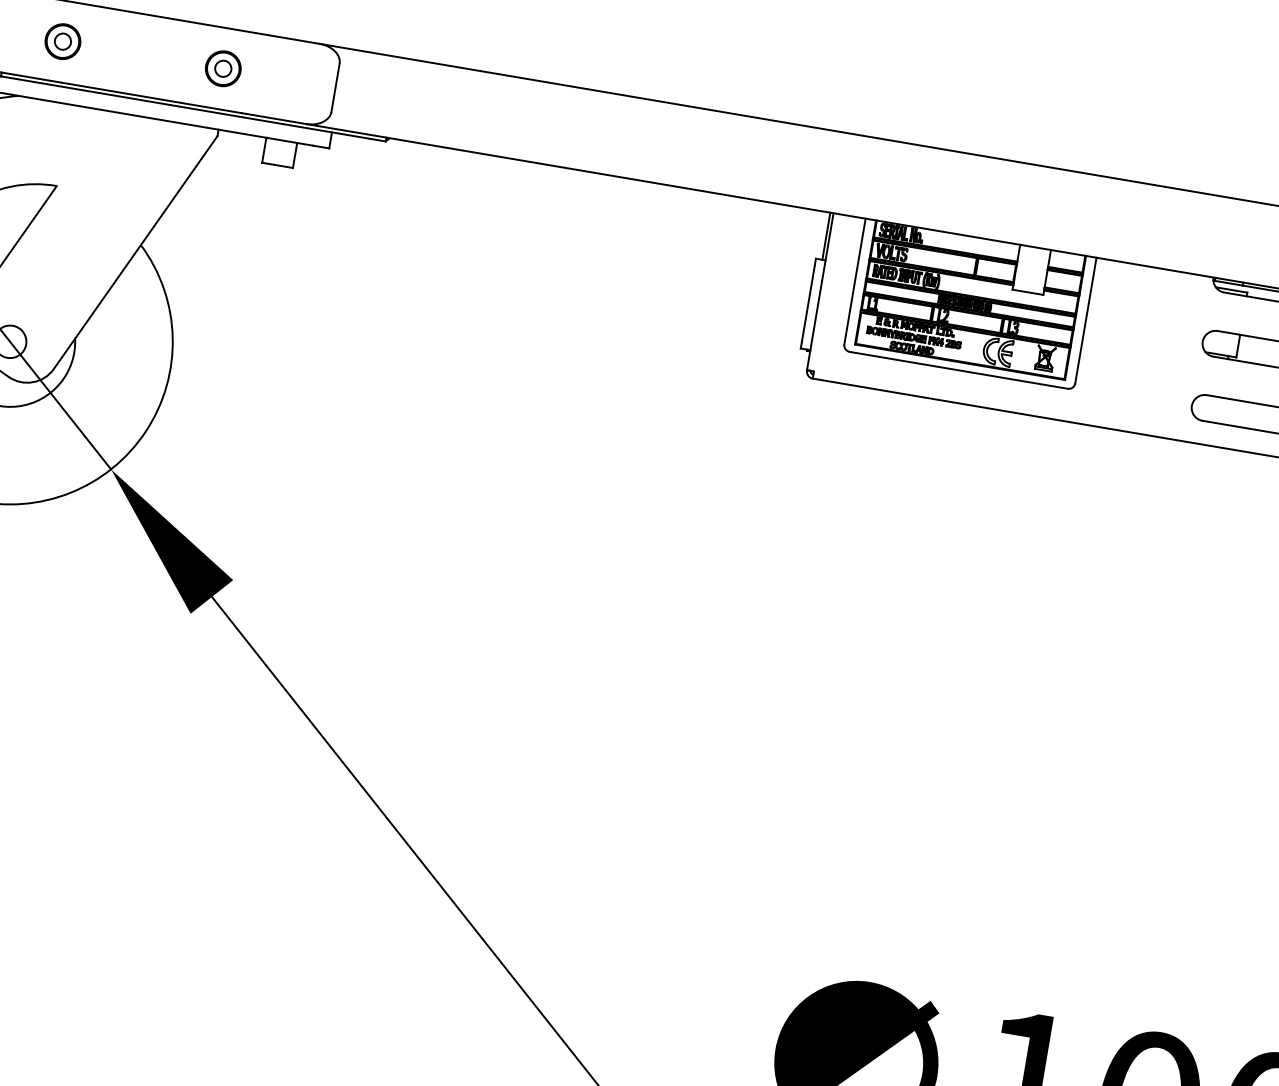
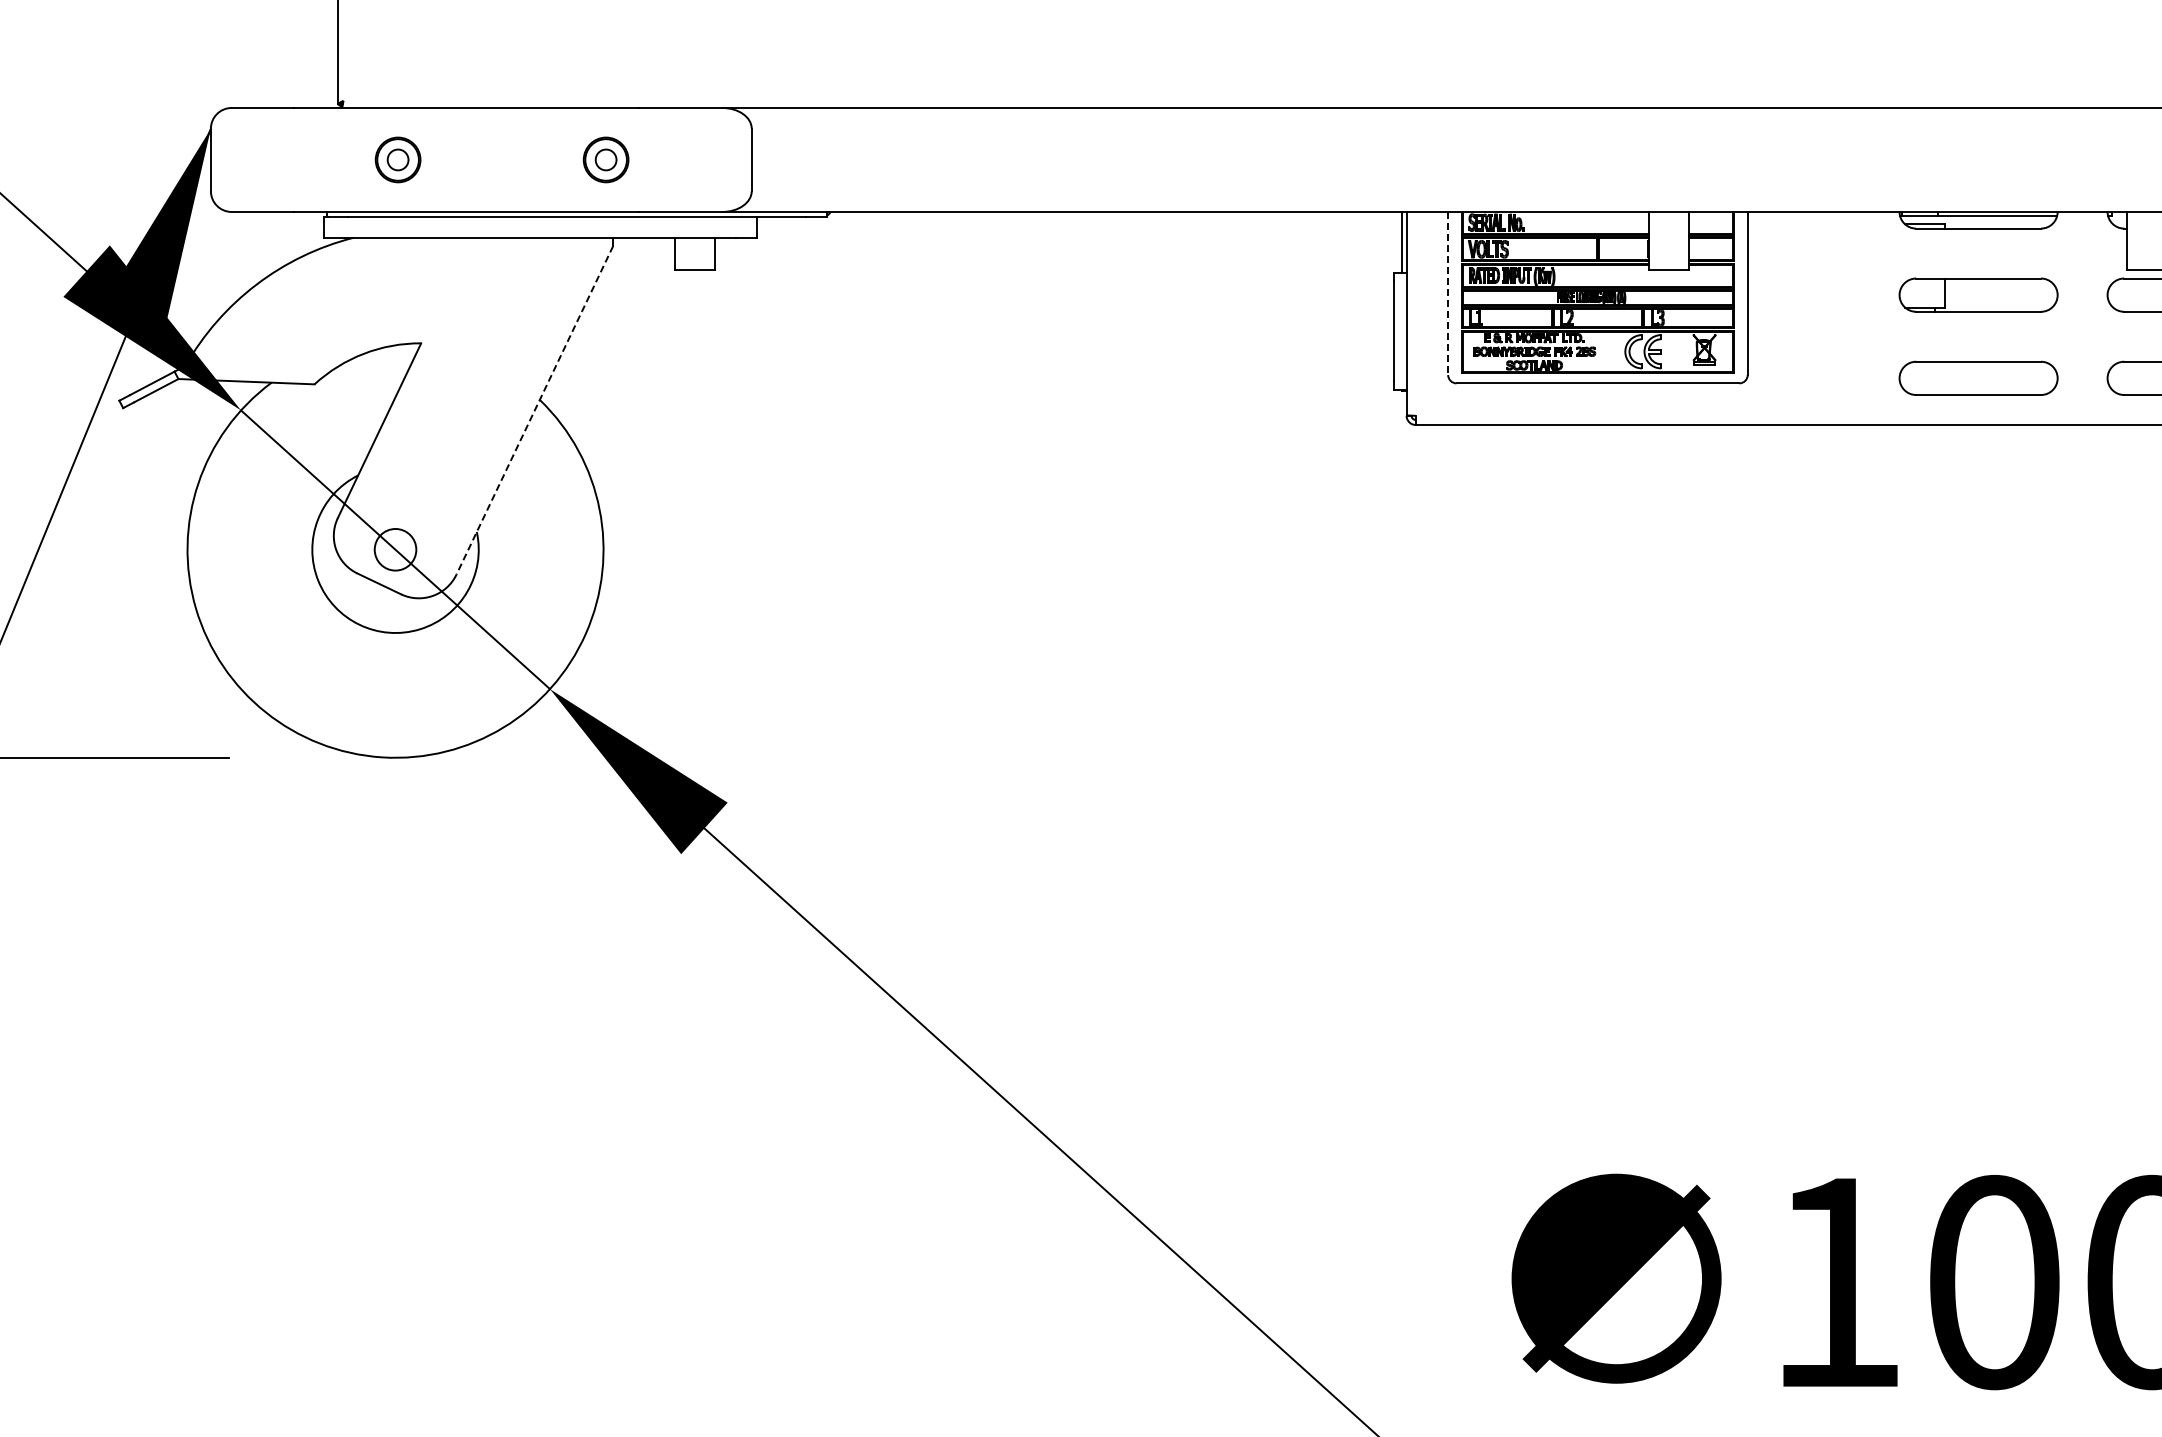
line: (135, 252) -> (534, 410), solid -> dashed
line: (855, 281) -> (1448, 293), solid -> dashed

